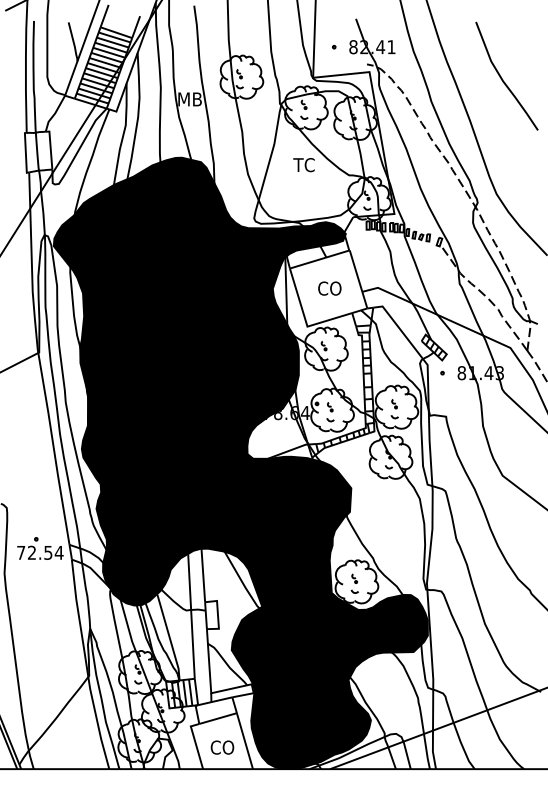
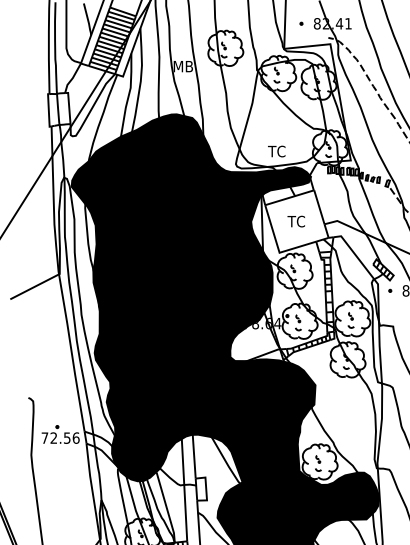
text: (303, 165) -> (276, 151), moved
text: (329, 288) -> (297, 221), CO -> TC
text: (58, 552) -> (75, 437), 72.54 -> 72.56

